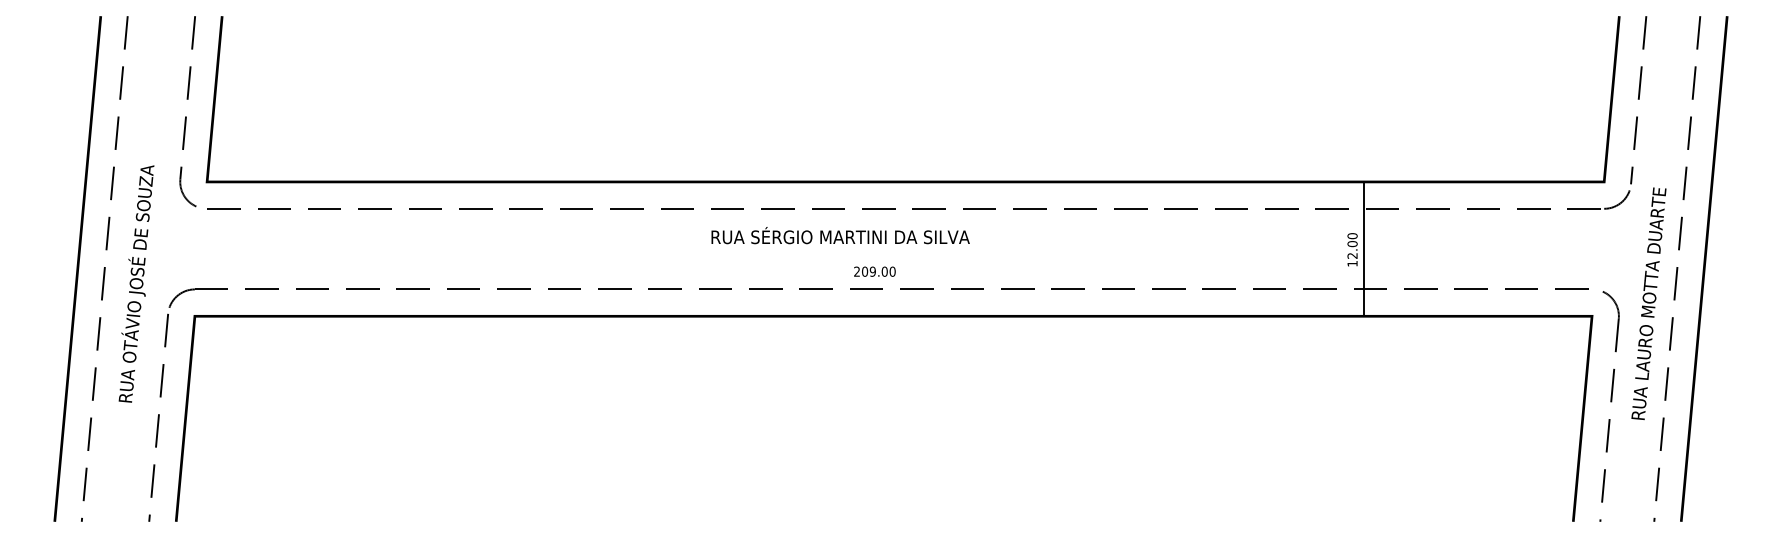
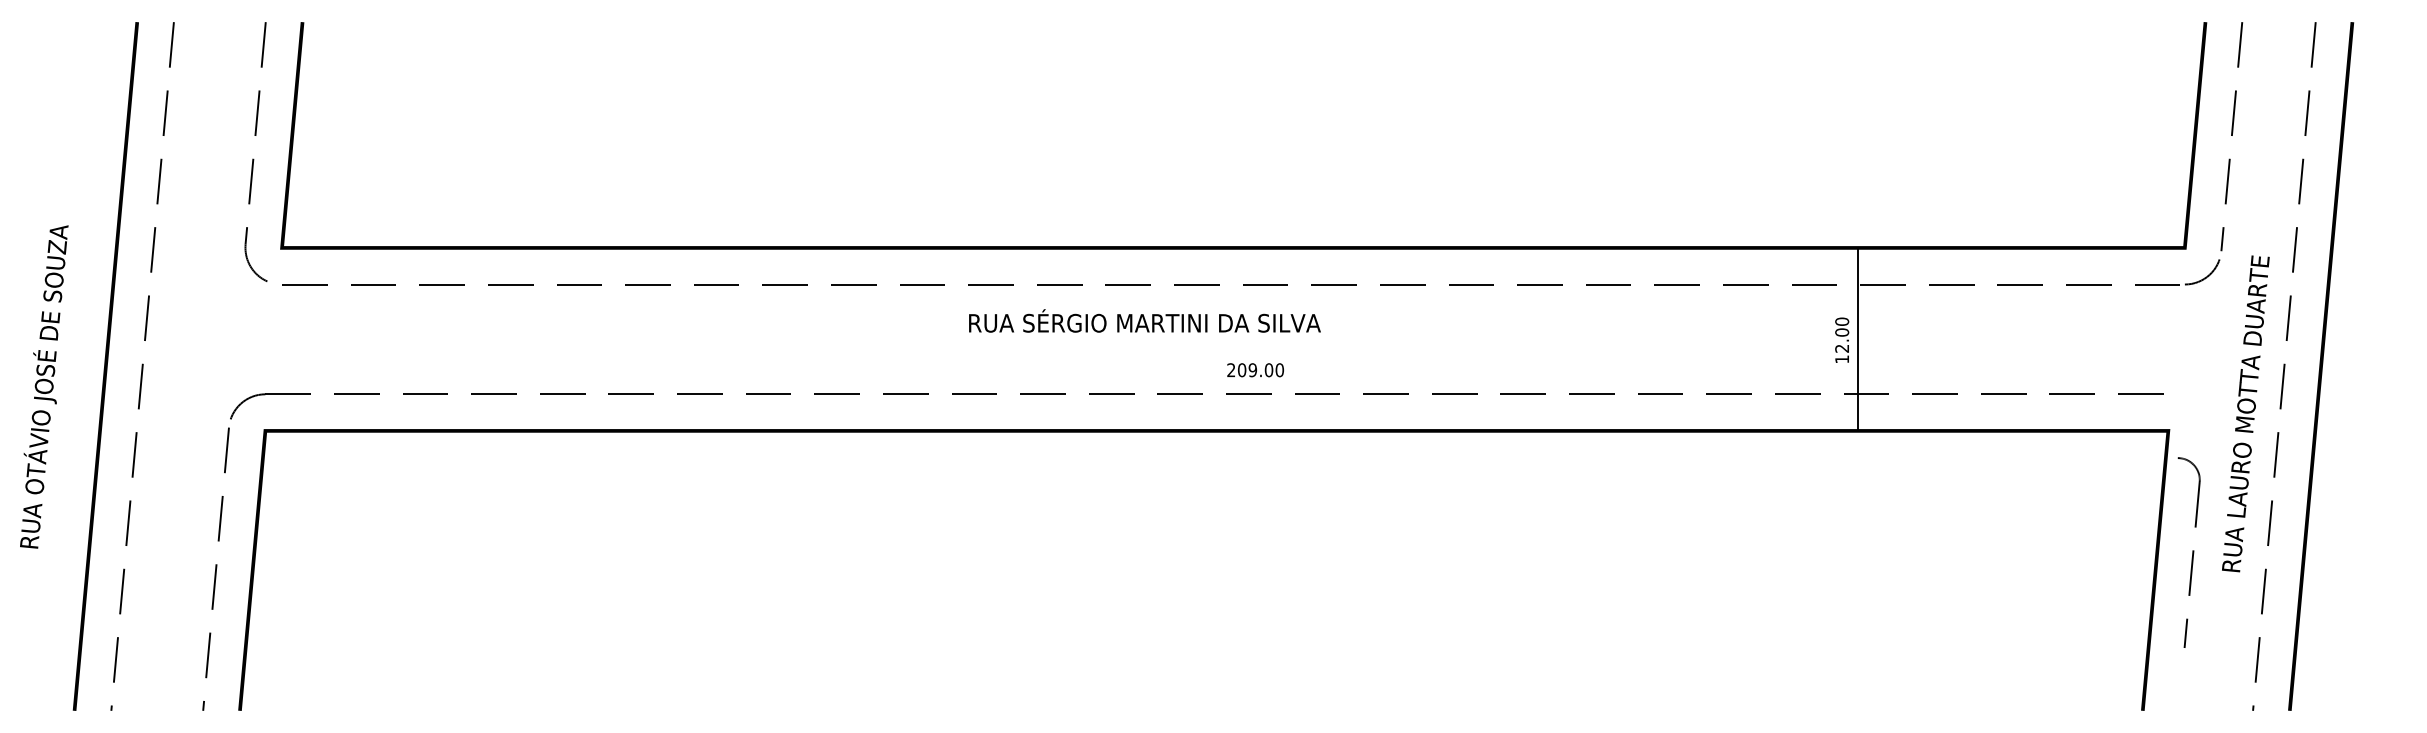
text: (874, 271) -> (1255, 369), moved
text: (136, 283) -> (44, 386), moved
part: (1609, 406) -> (2192, 553), size x0.6

